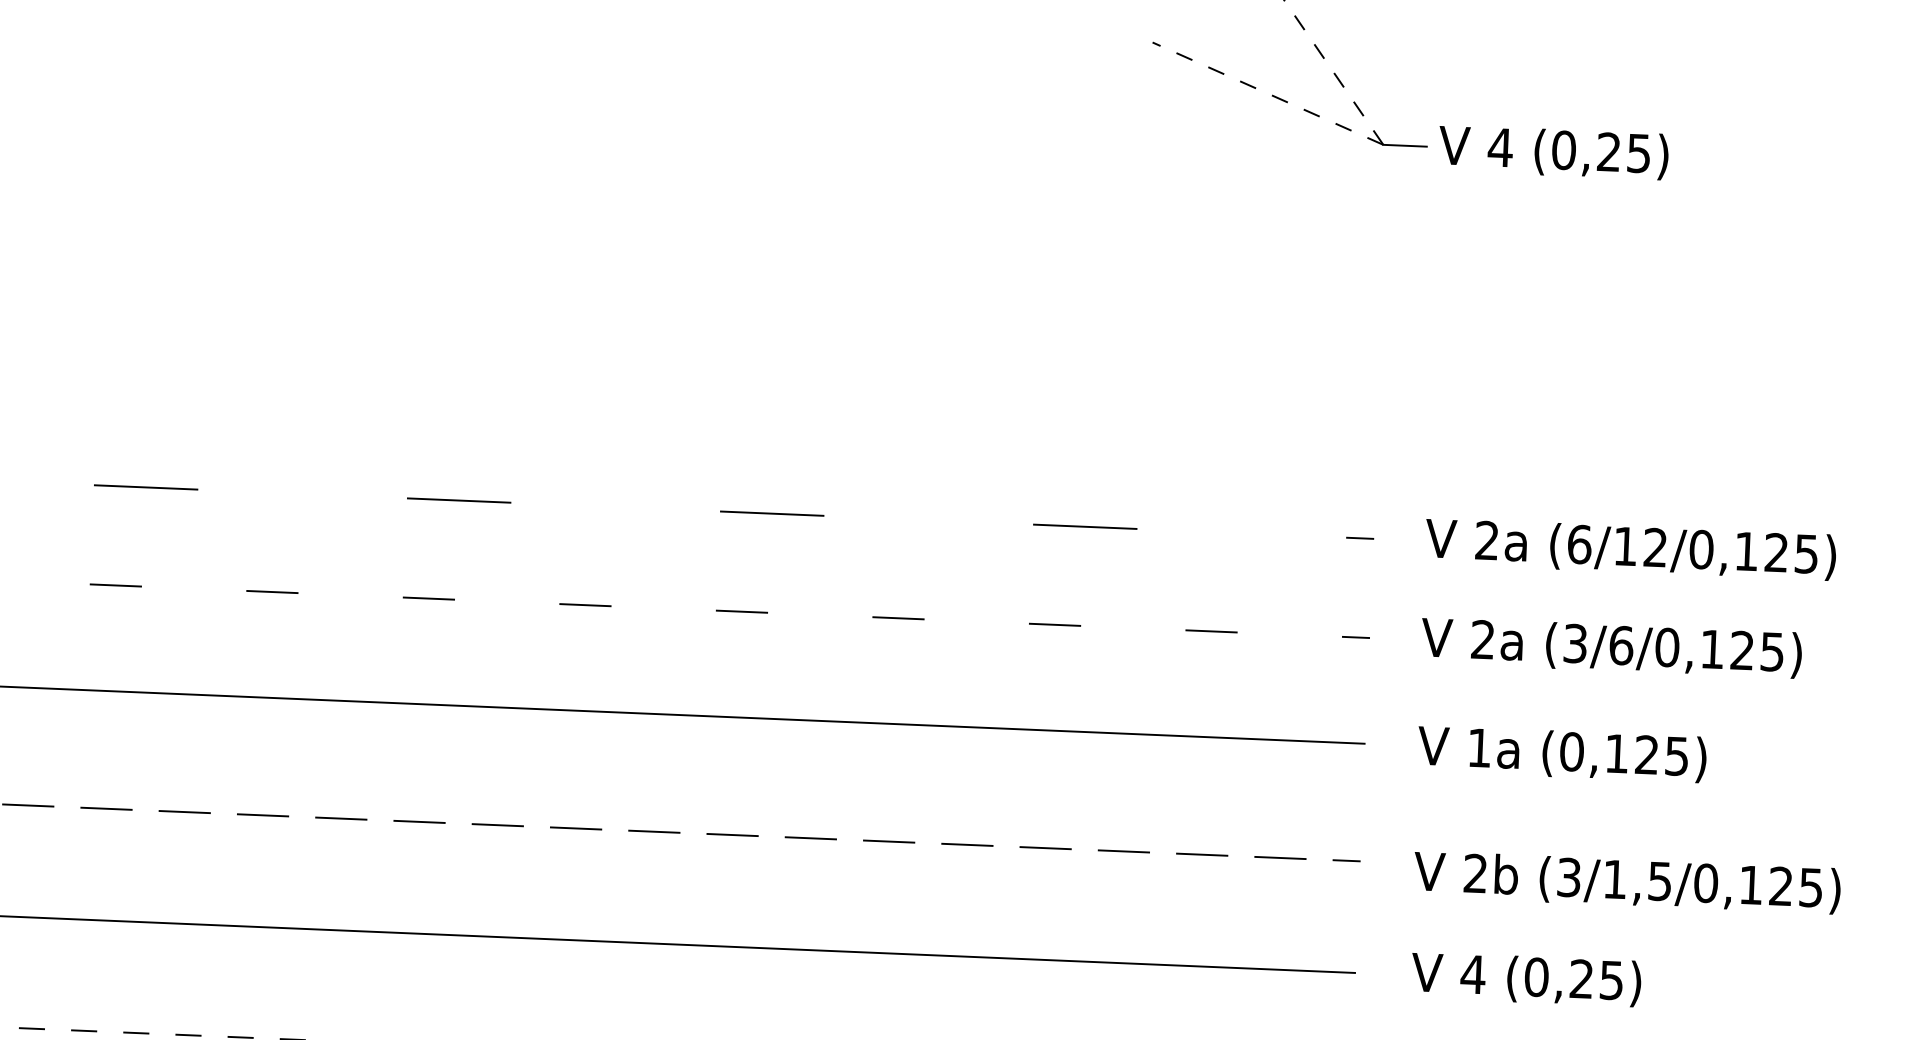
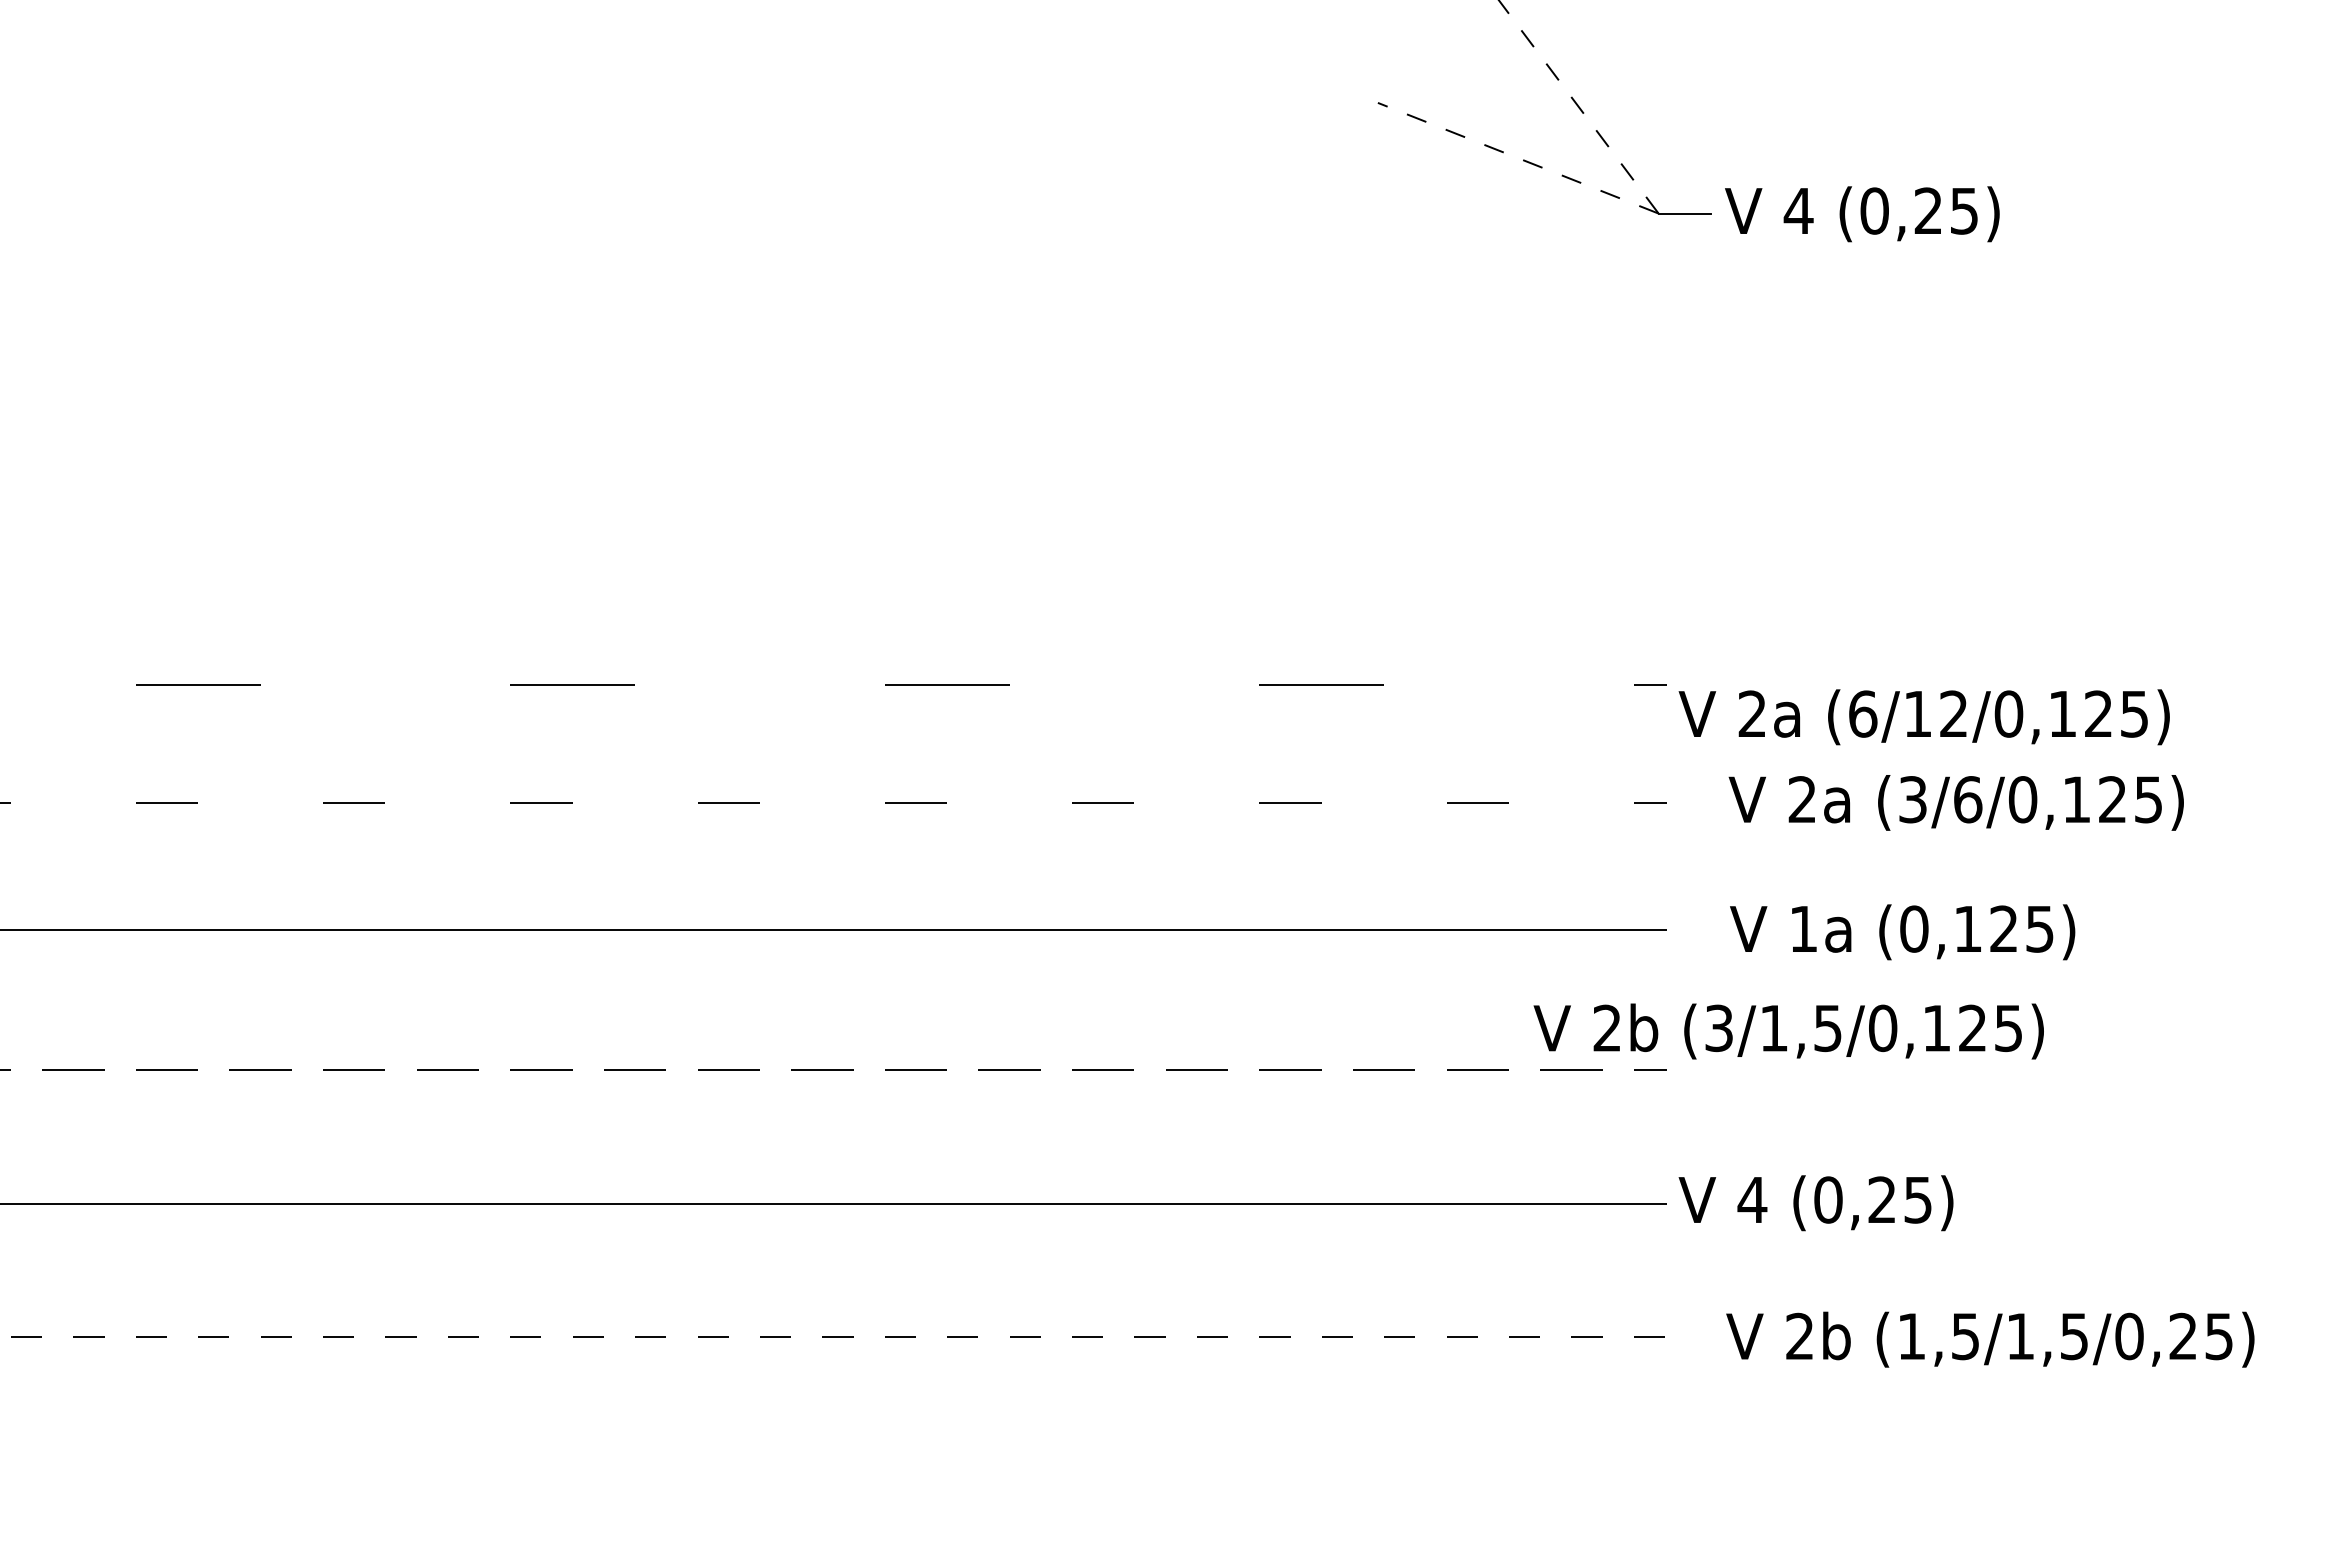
text: (1630, 549) -> (1923, 717), moved
text: (1626, 882) -> (1788, 1031), moved
text: (1525, 979) -> (1815, 1203), moved

